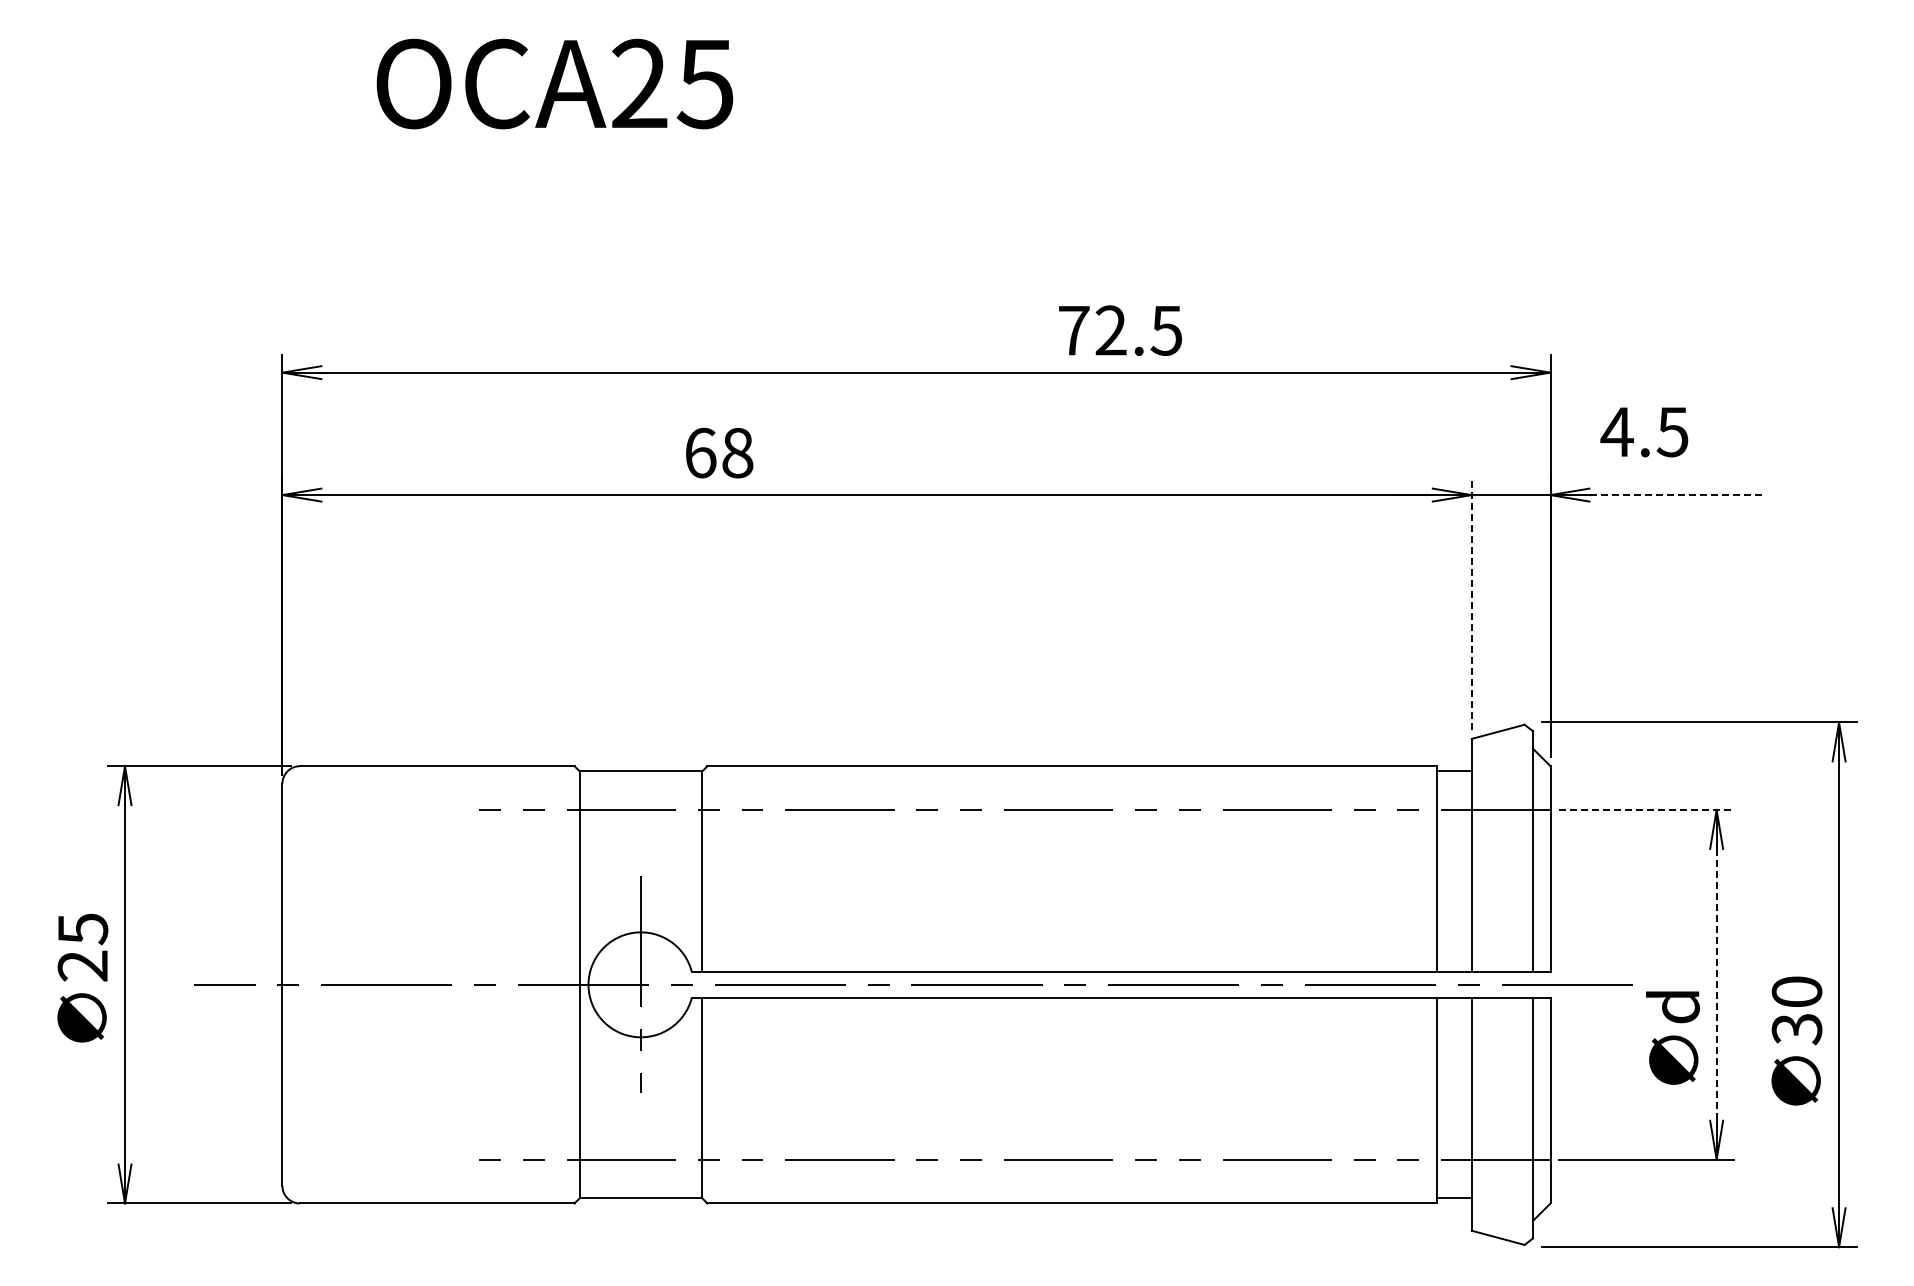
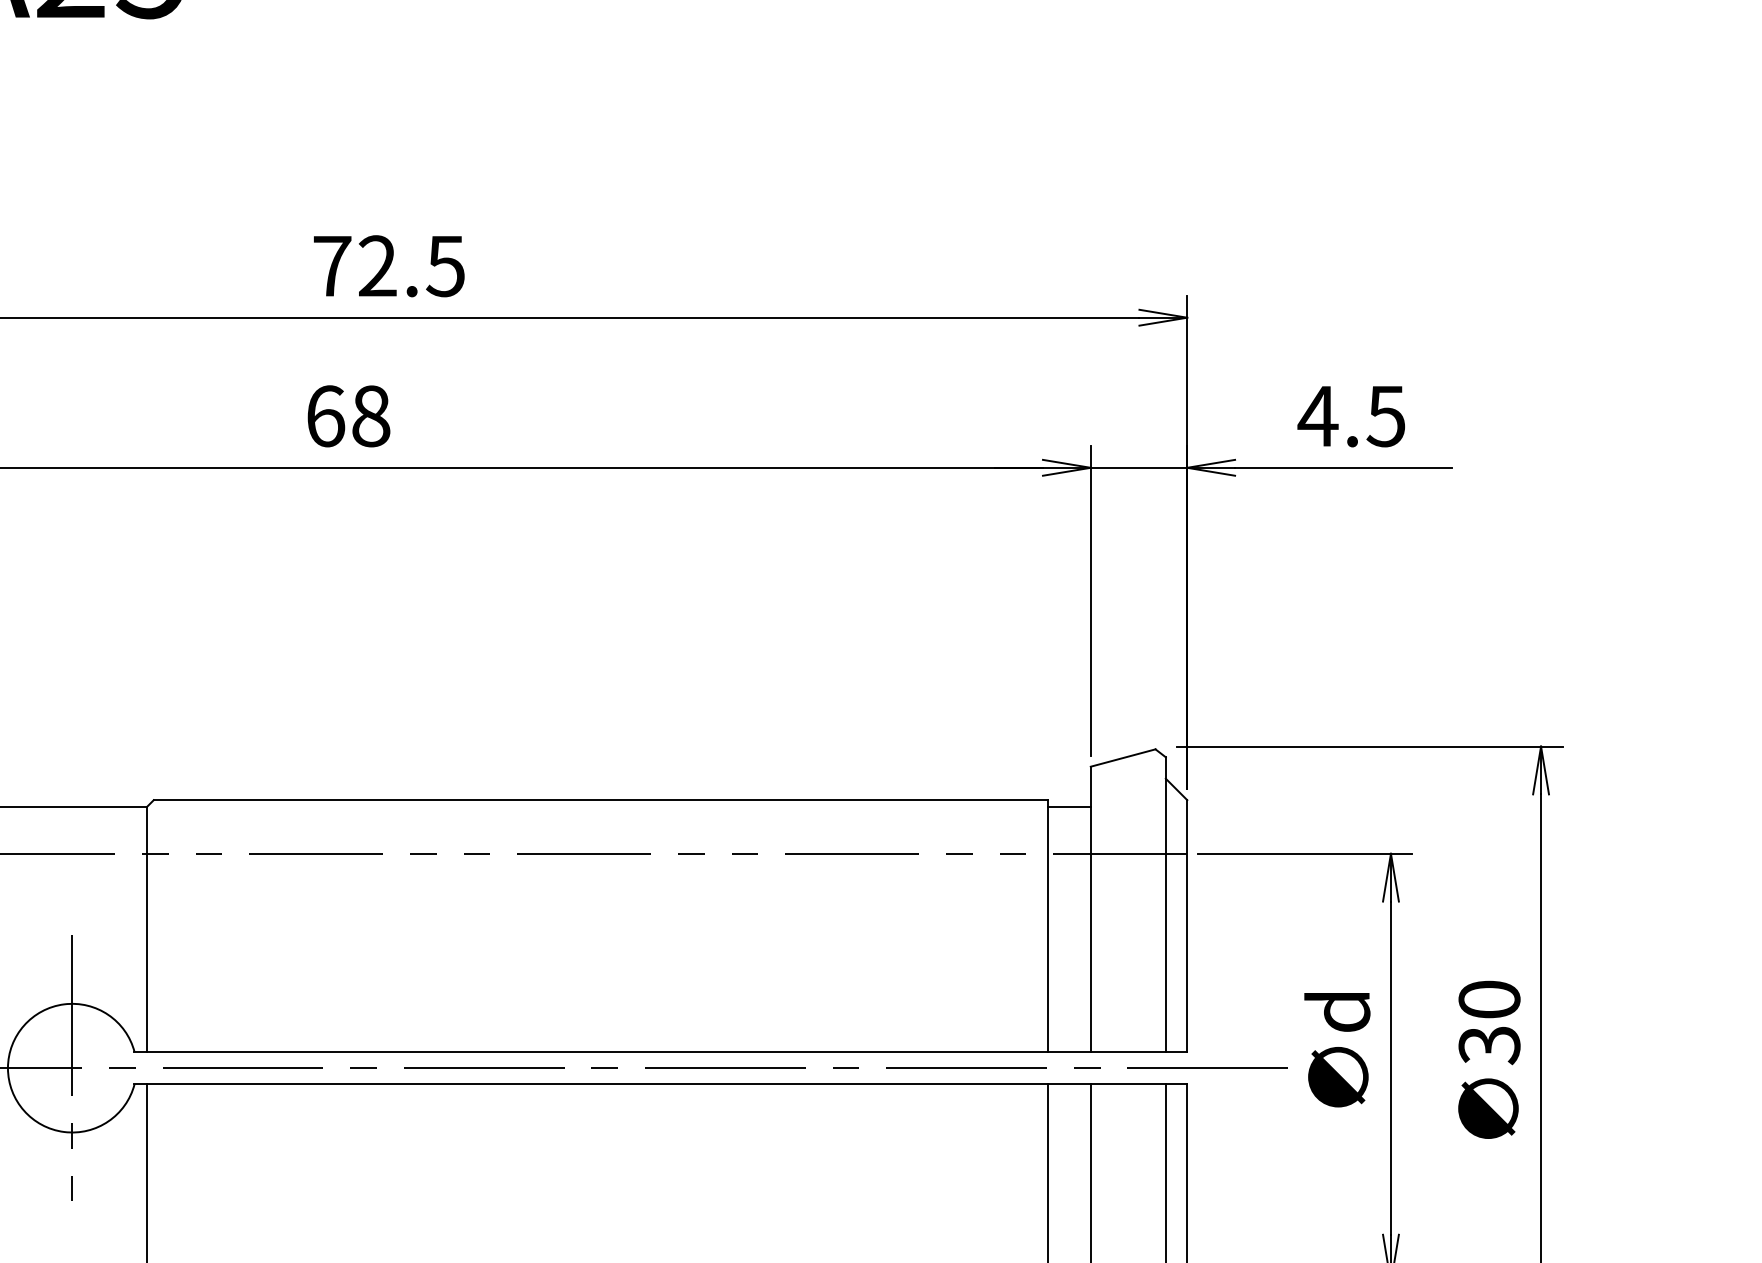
text: (1120, 330) -> (389, 266), moved
text: (1644, 432) -> (1351, 416), moved
text: (719, 452) -> (348, 415), moved
line: (1678, 495) -> (1344, 468), dashed -> solid
line: (1471, 603) -> (1090, 600), dashed -> solid
line: (1647, 809) -> (1306, 853), dashed -> solid
line: (1716, 984) -> (1390, 1067), dashed -> solid
text: (1672, 1037) -> (1336, 1049), moved
text: (1796, 1040) -> (1488, 1059), moved

